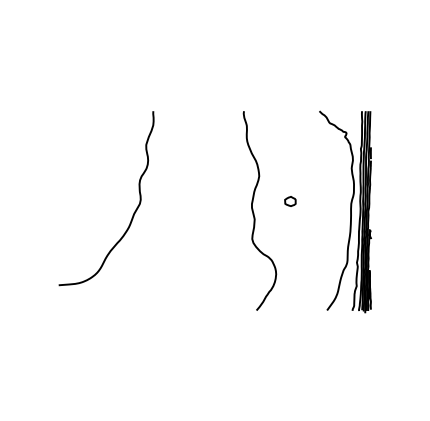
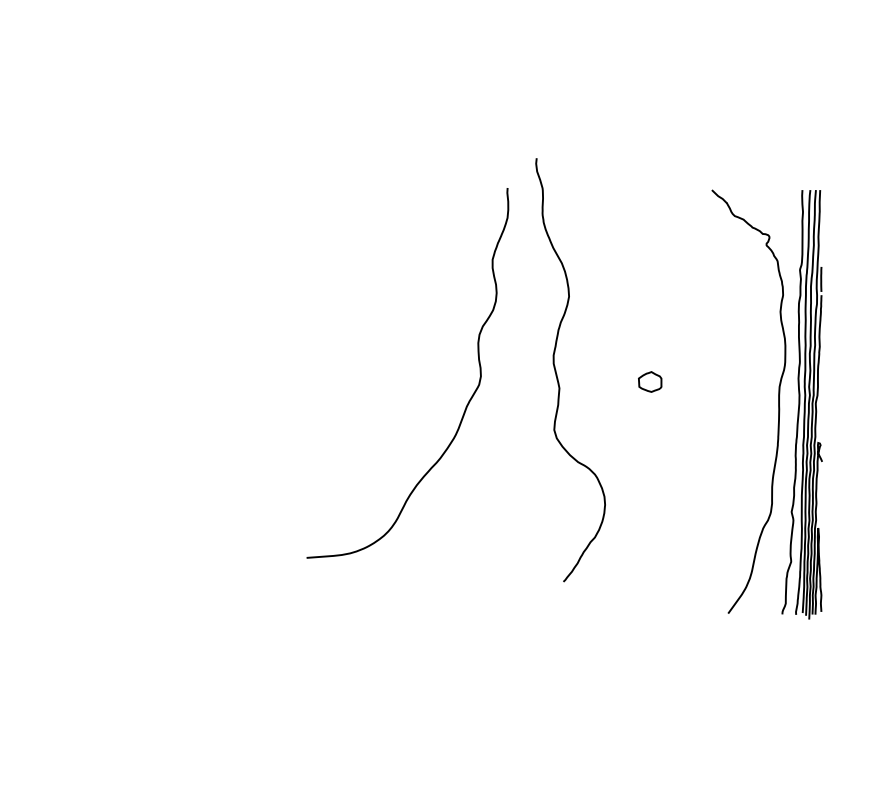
curve: (134, 211) -> (467, 401), moved
curve: (254, 213) -> (559, 375), moved

